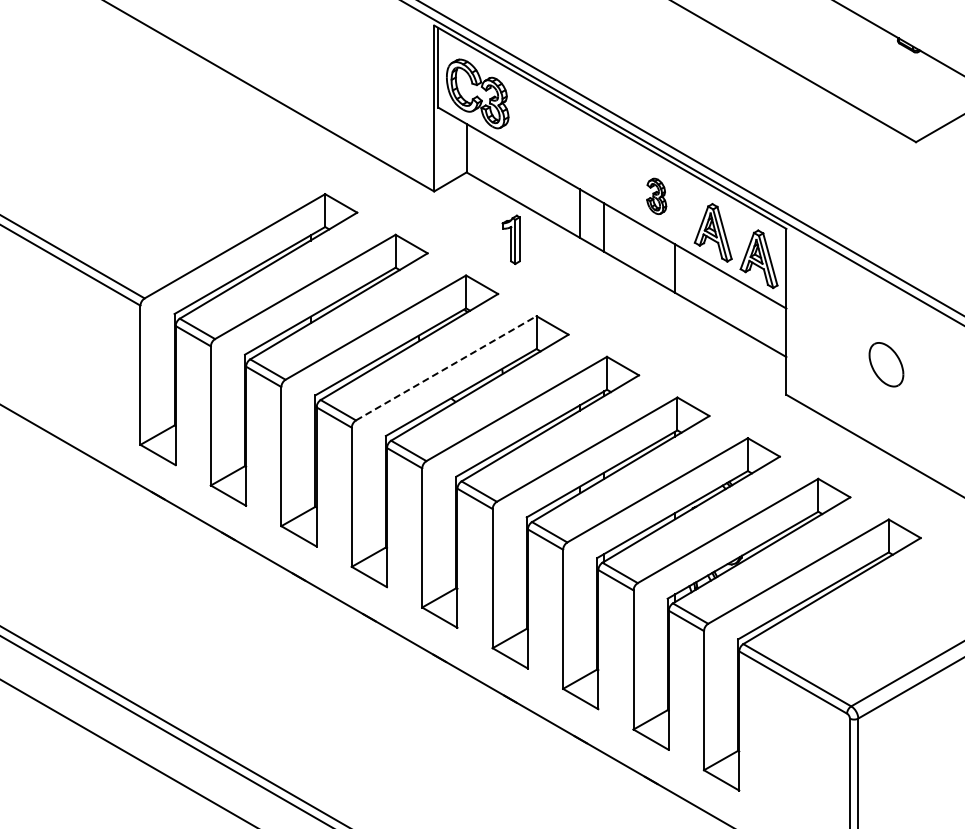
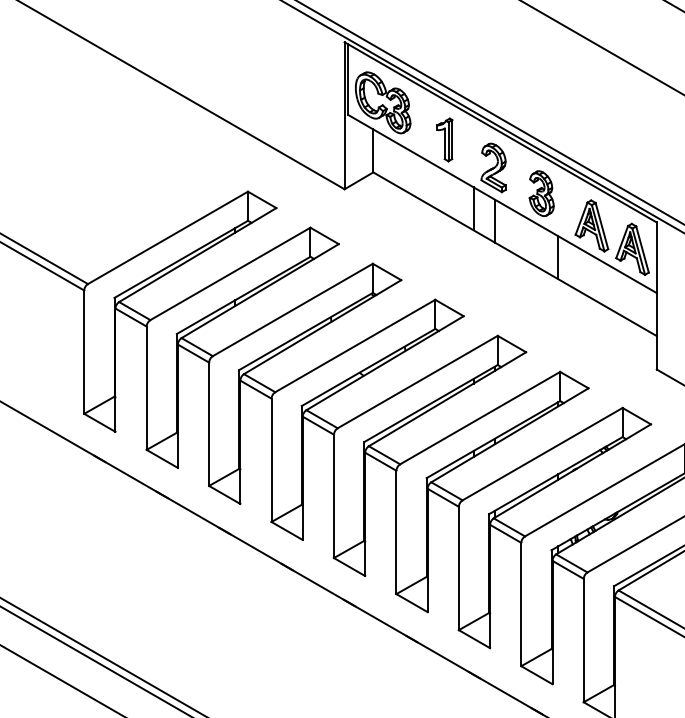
part: (601, 167) -> (492, 168), added
part: (656, 196) -> (541, 193), size x1.43
part: (510, 239) -> (444, 139), moved
line: (446, 368) -> (355, 346), dashed -> solid

